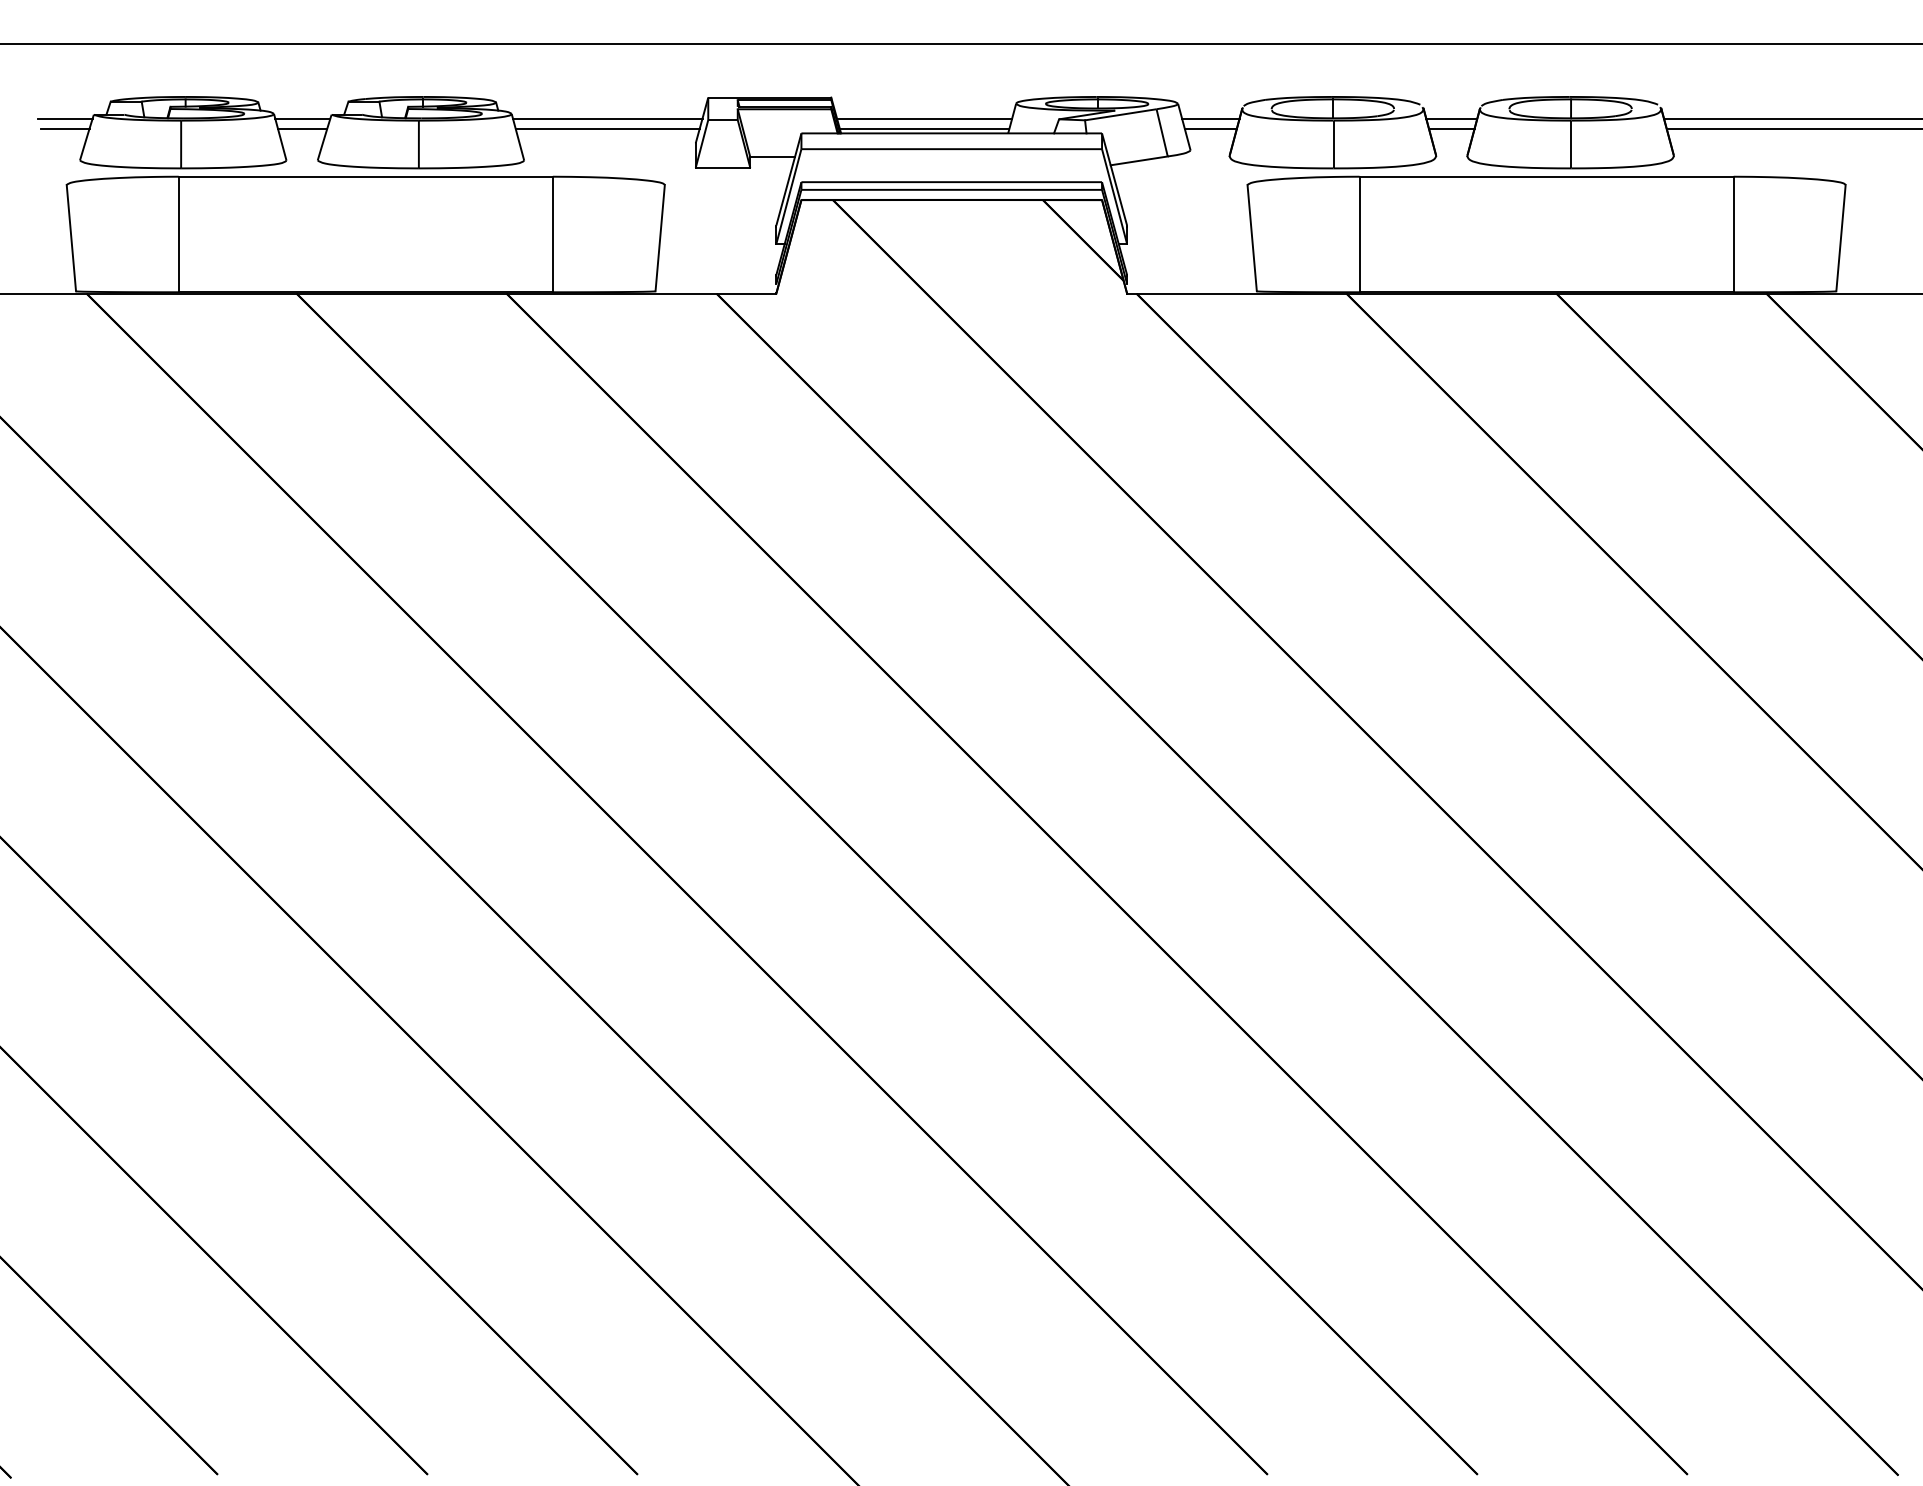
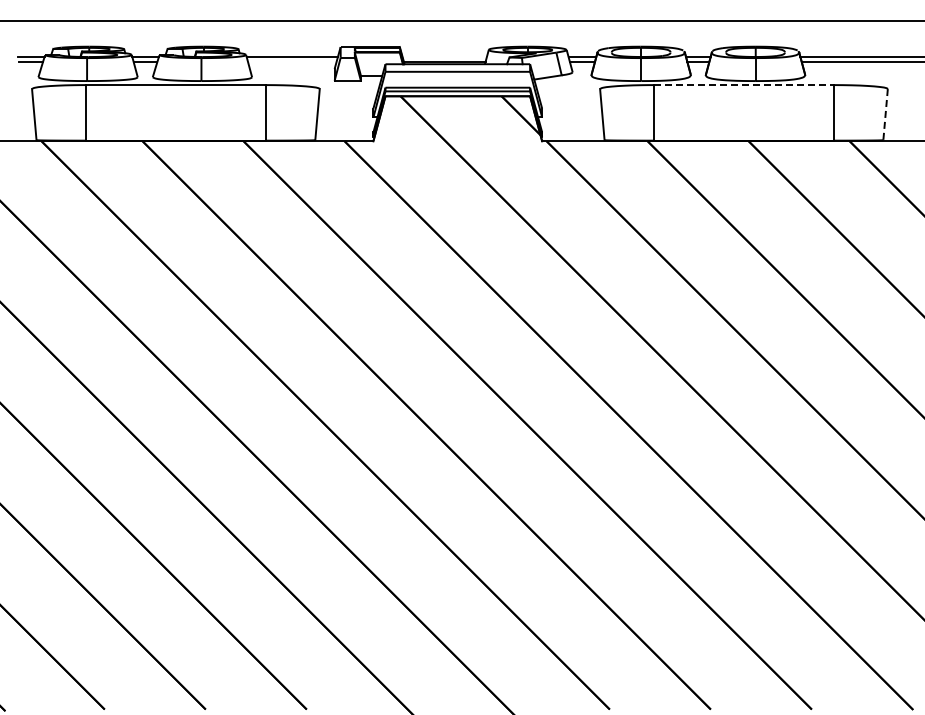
line: (924, 119) -> (444, 57), removed
line: (608, 129) -> (292, 62), removed
line: (1545, 177) -> (743, 85), solid -> dashed
line: (1840, 237) -> (885, 114), solid -> dashed

